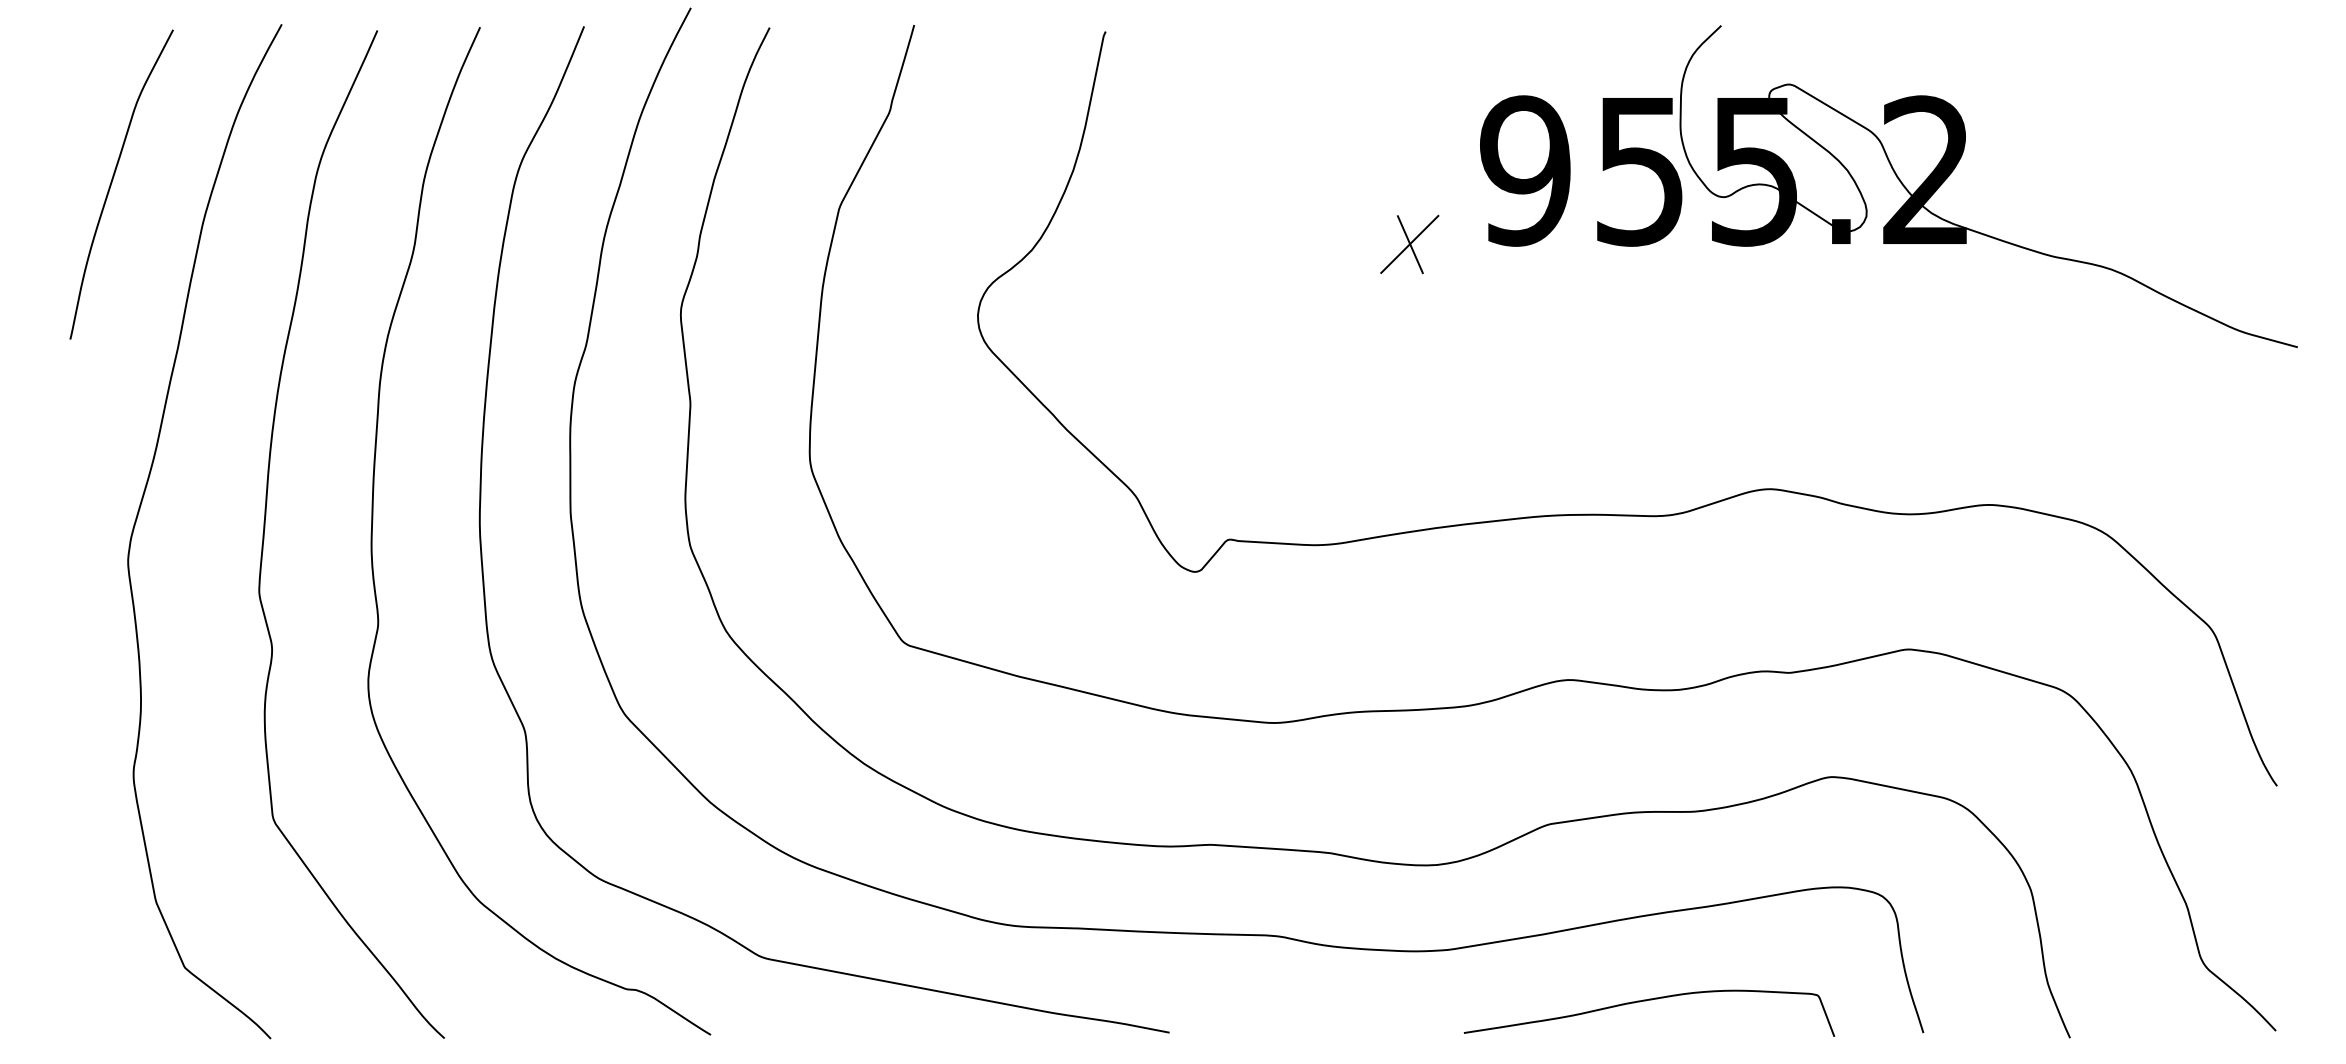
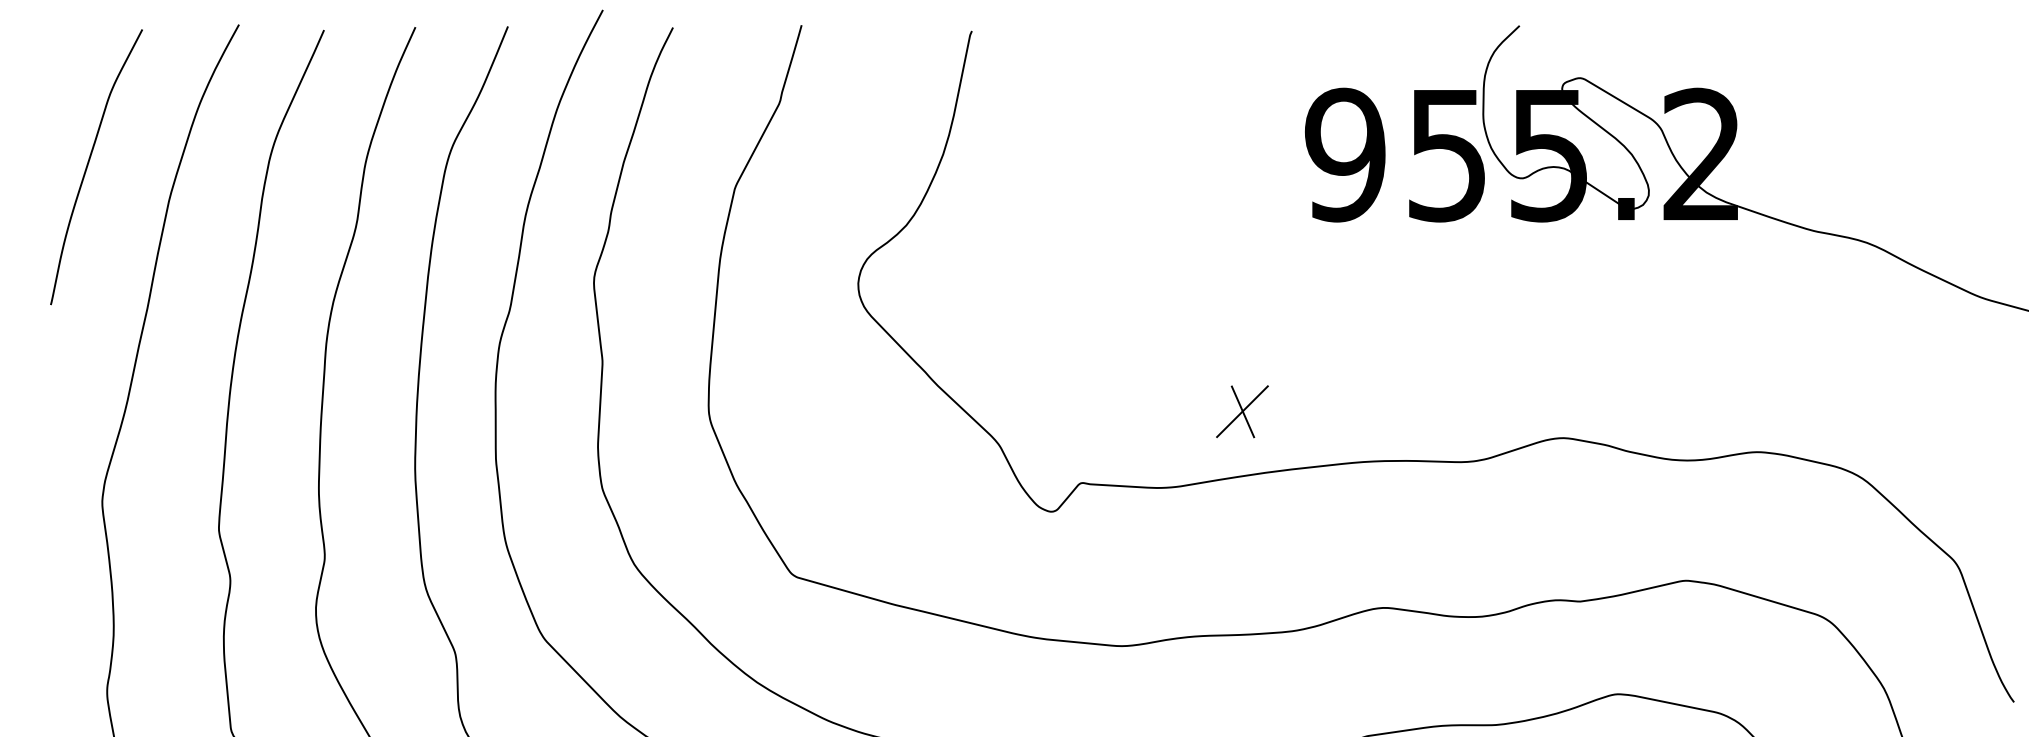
part: (1409, 244) -> (1242, 411), moved

